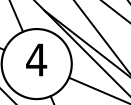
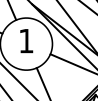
text: (36, 60) -> (26, 41), 4 -> 1

